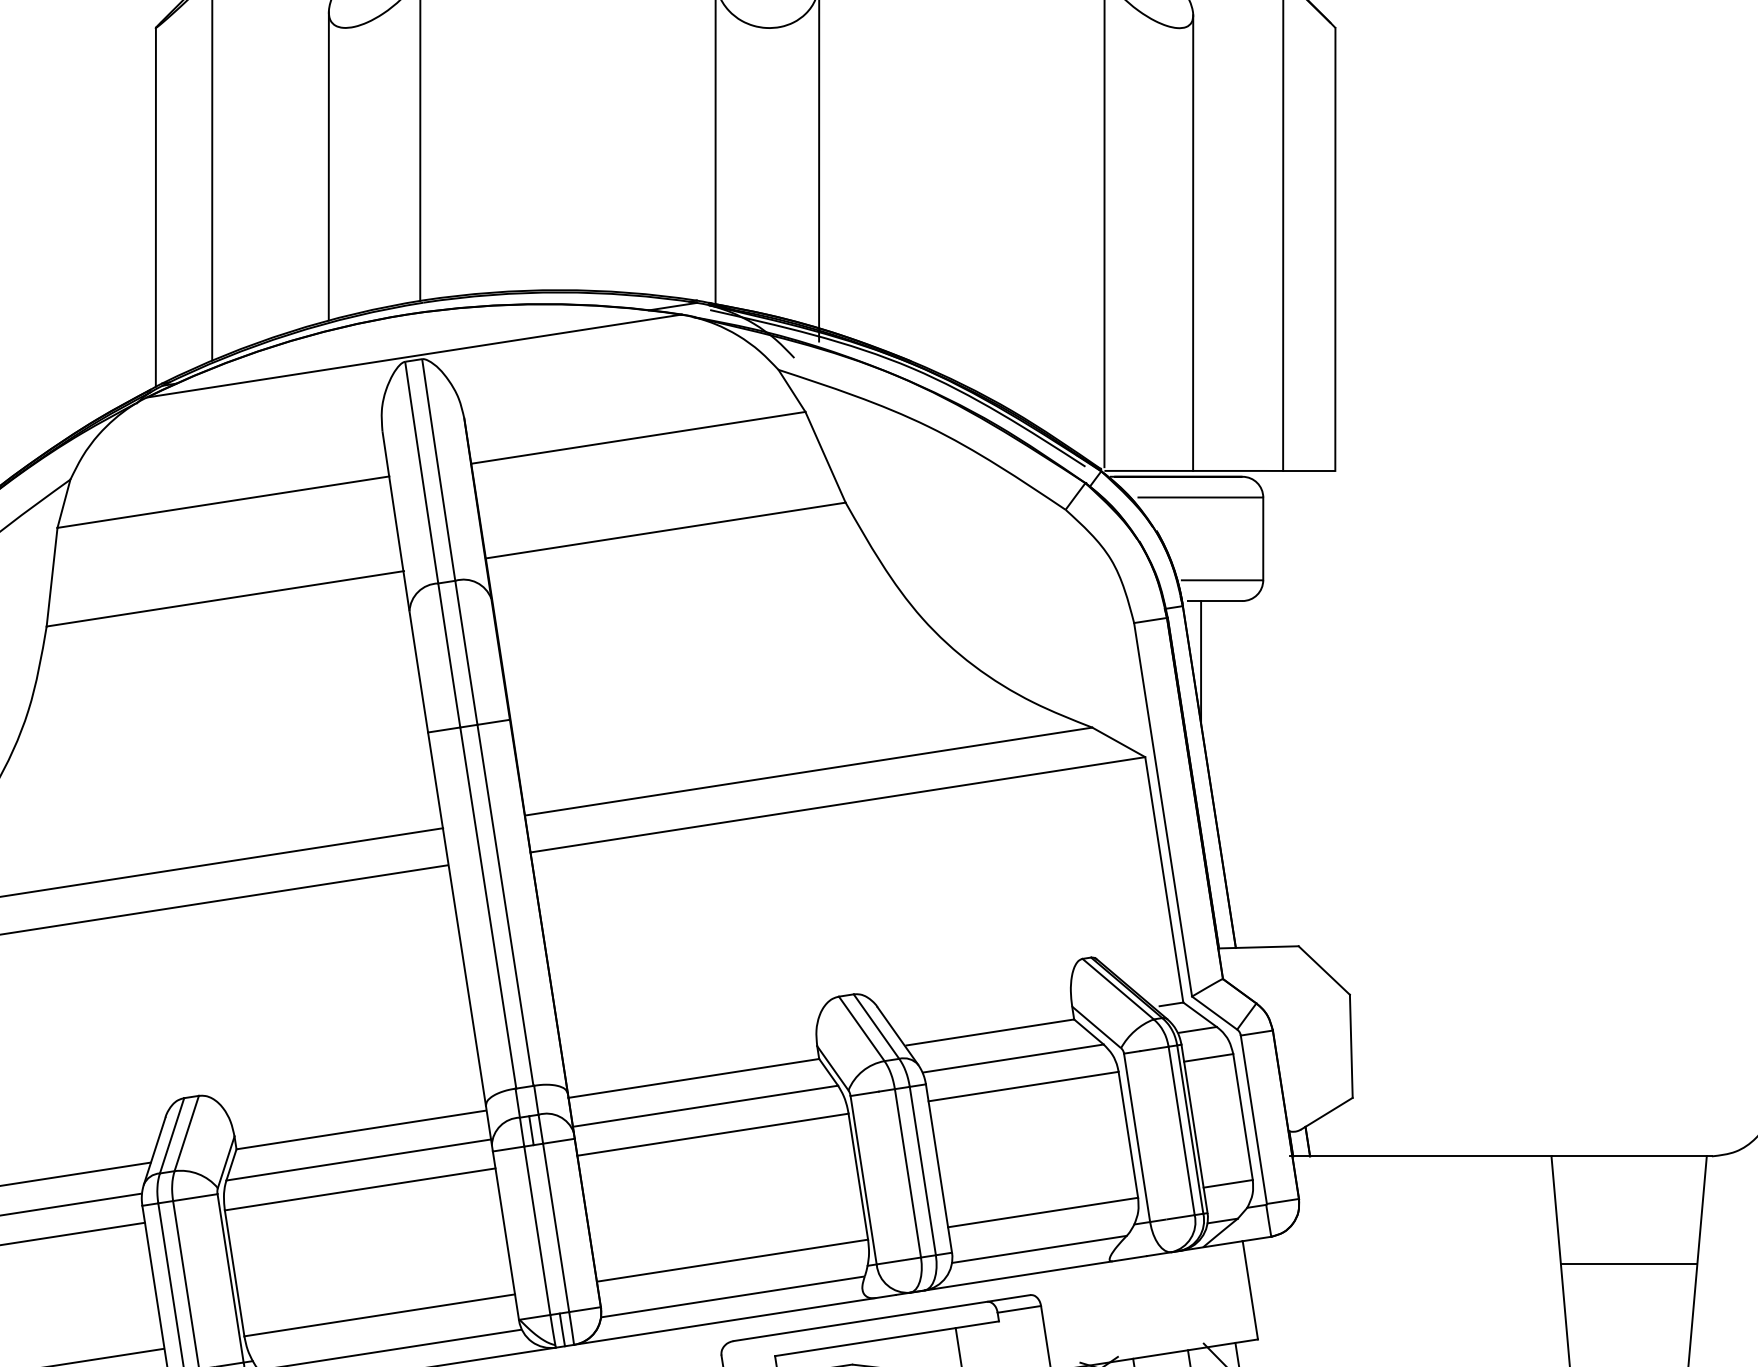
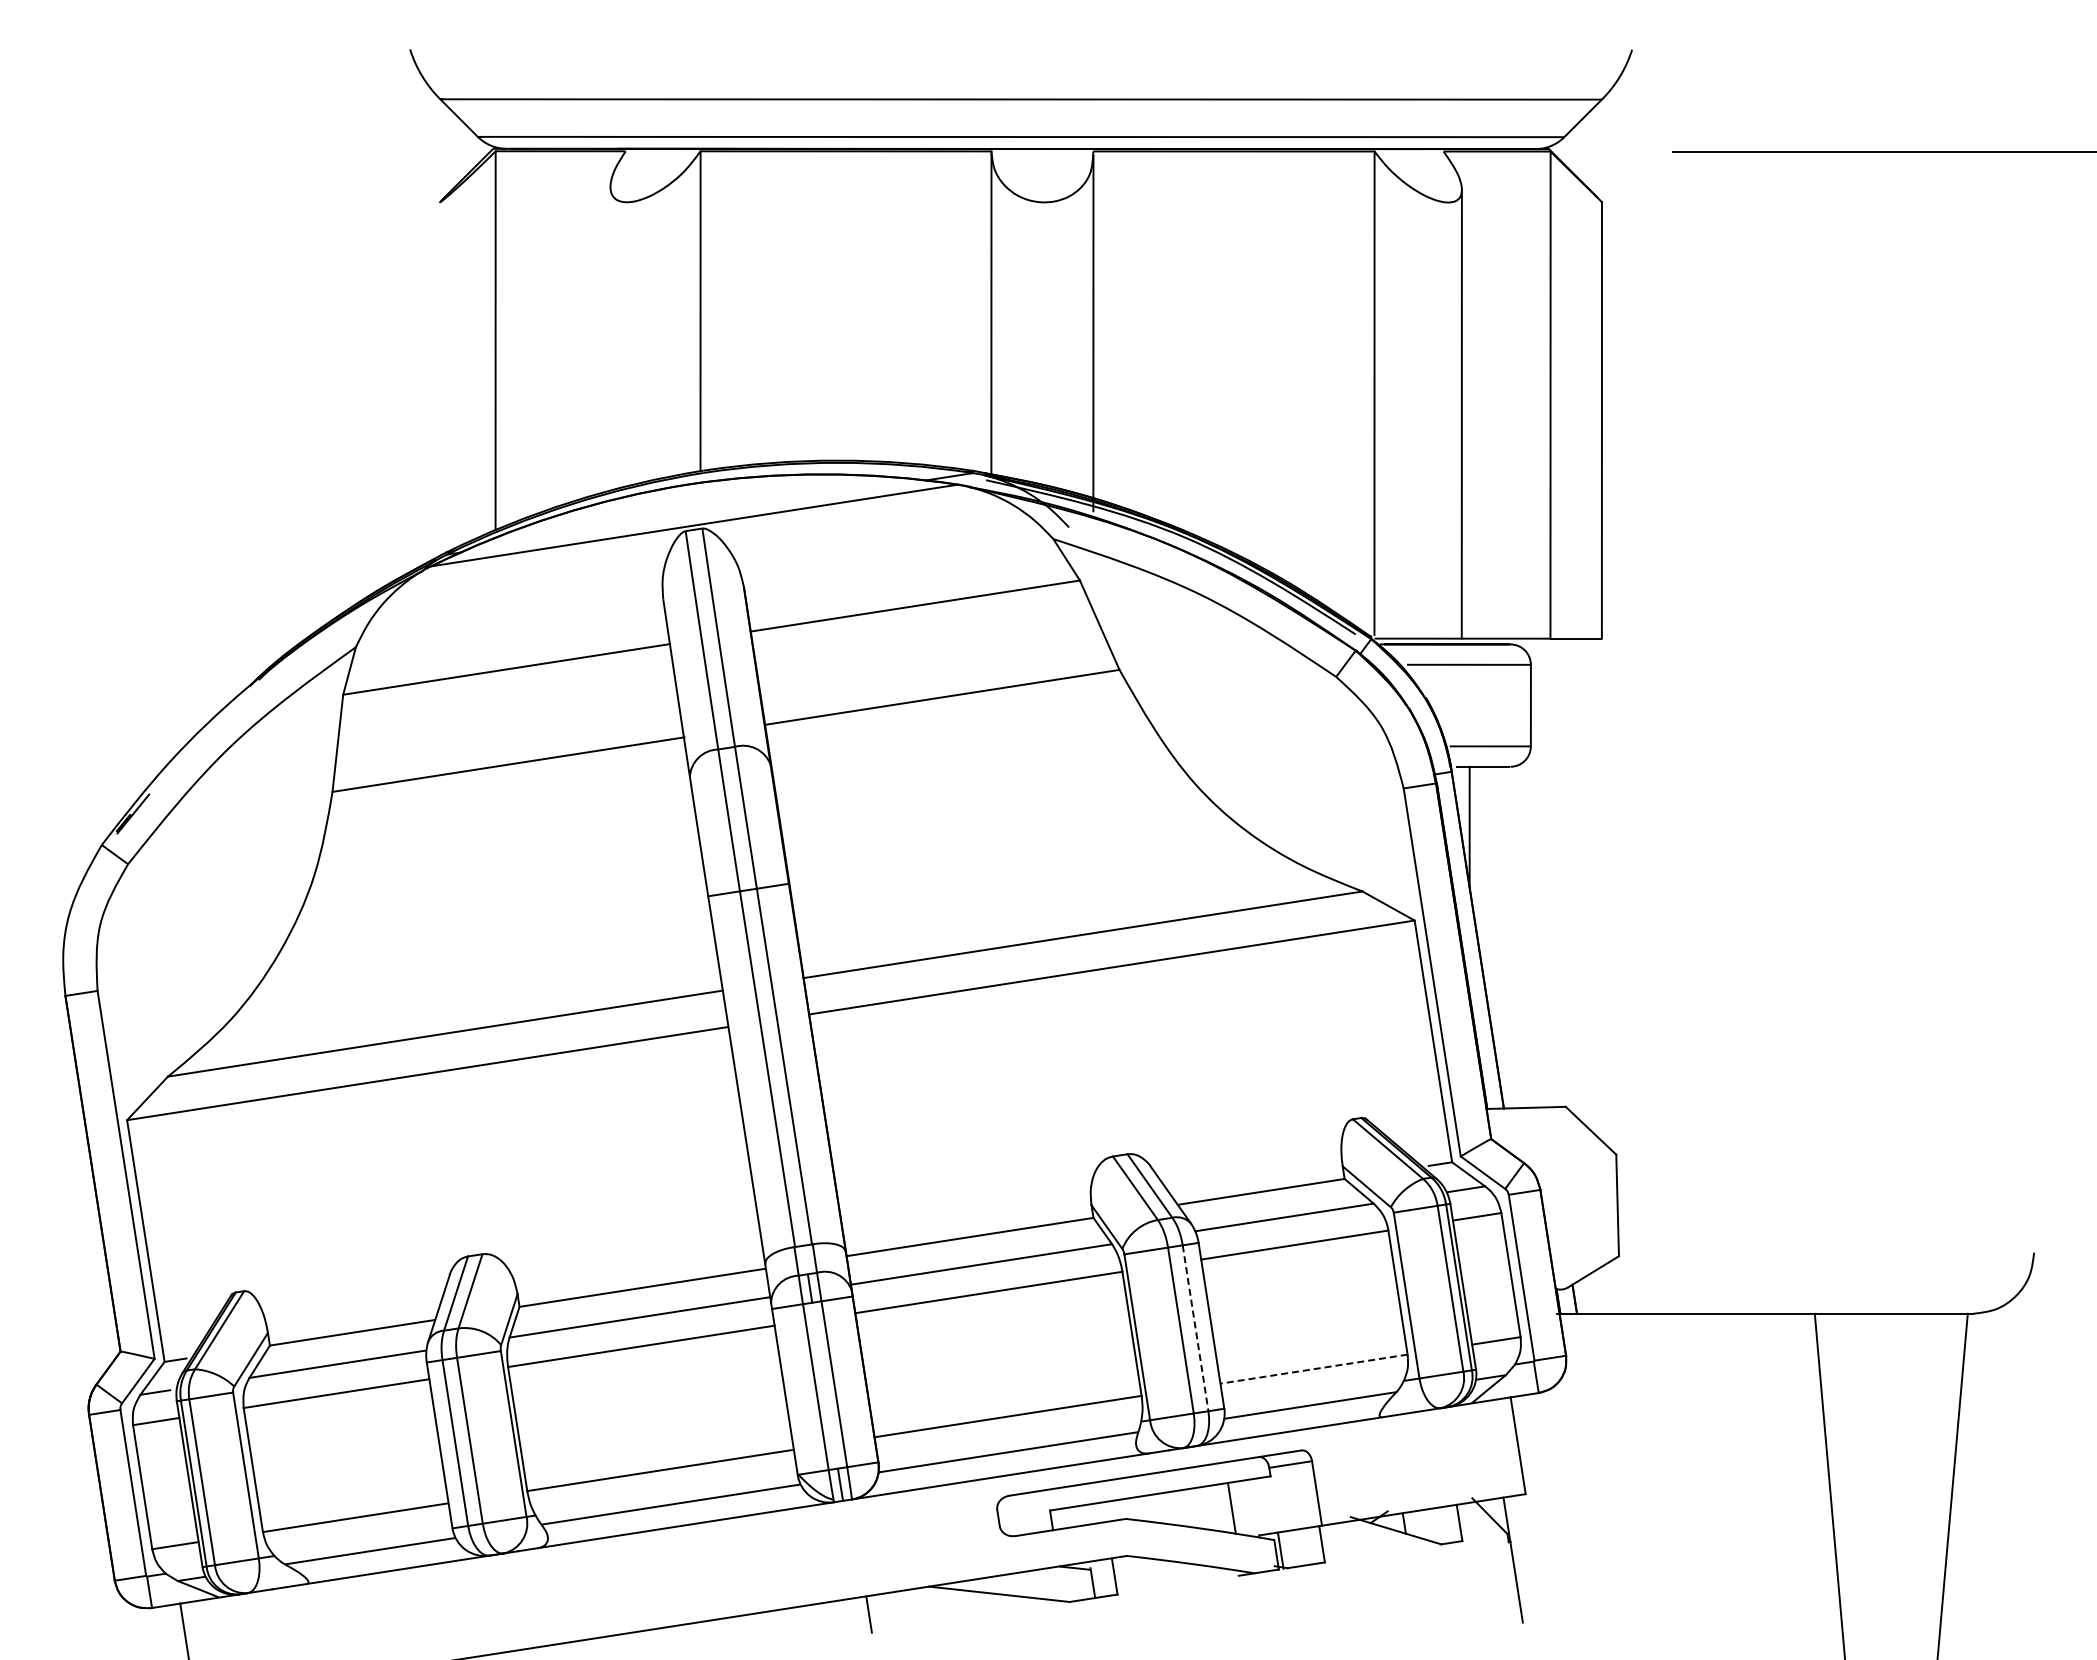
line: (328, 166) -> (610, 338), removed
line: (156, 206) -> (440, 378), removed
line: (922, 1171) -> (1195, 1328), solid -> dashed
line: (1043, 1212) -> (1314, 1369), solid -> dashed
line: (1629, 1263) -> (1891, 1419), removed

